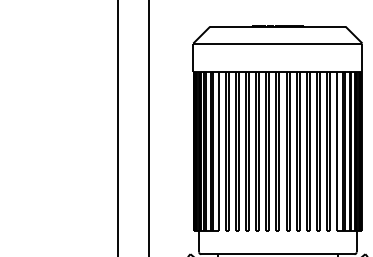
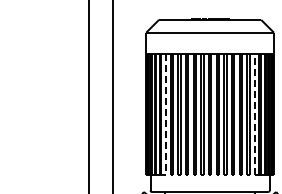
line: (336, 151) -> (254, 114), solid -> dashed
line: (218, 152) -> (165, 115), solid -> dashed

